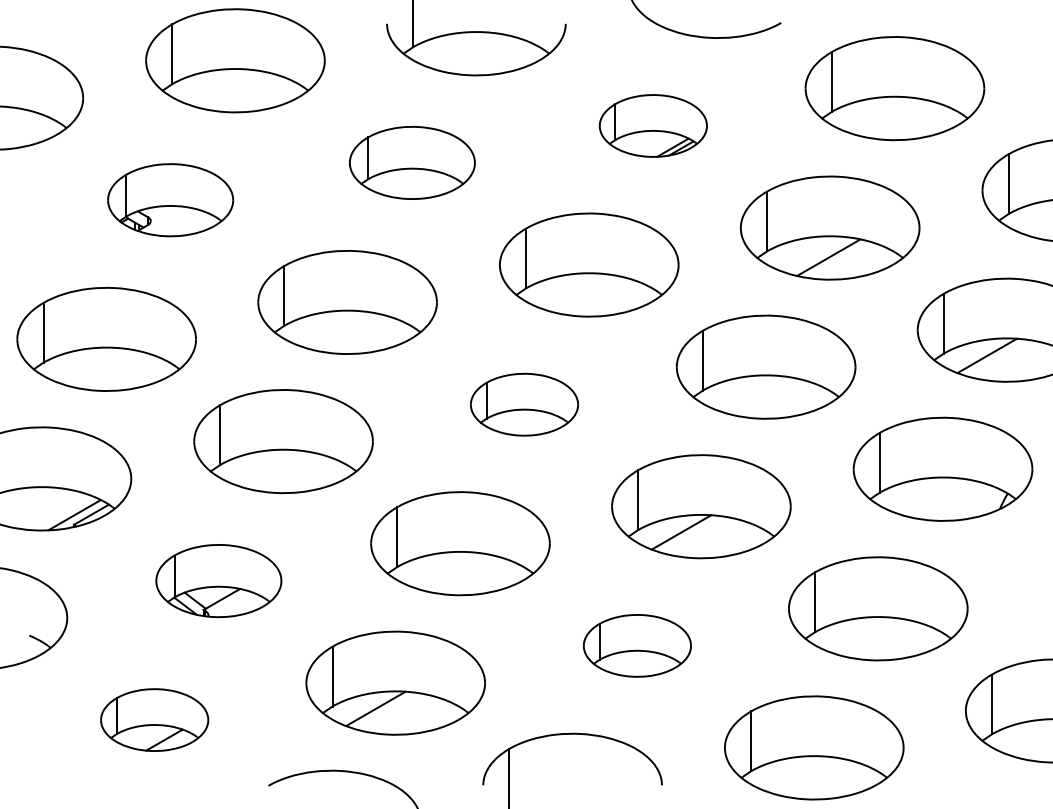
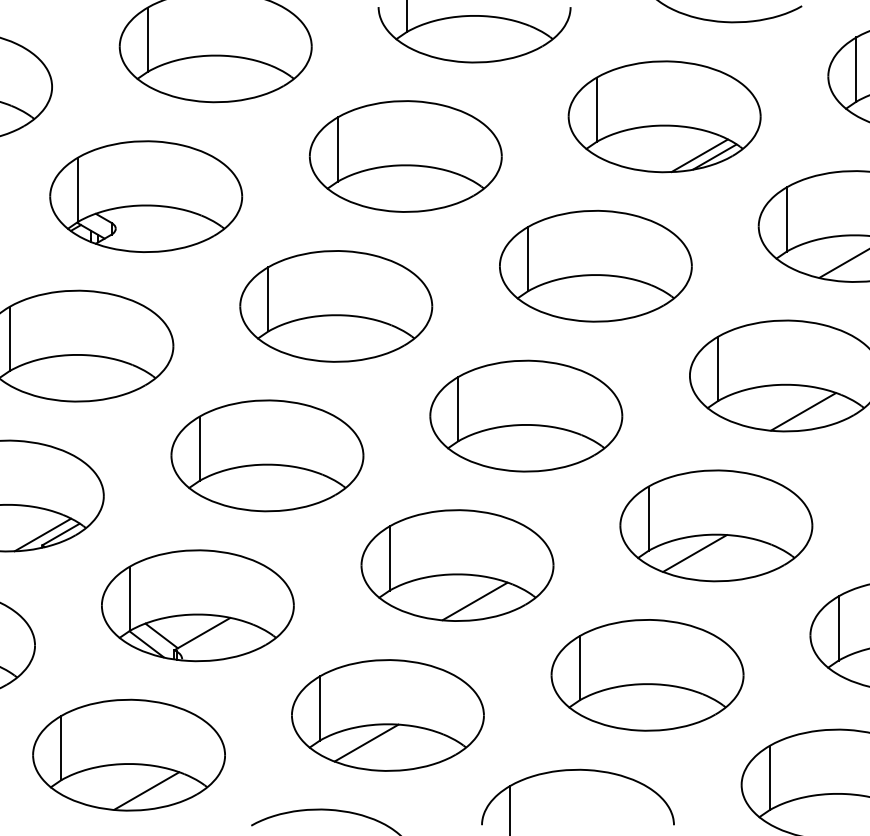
part: (653, 125) -> (664, 116), size x1.67
part: (412, 162) -> (405, 156), size x1.43
part: (170, 199) -> (145, 195), size x1.43
line: (782, 400) -> (803, 411), added
part: (524, 404) -> (526, 416), size x1.67
line: (476, 576) -> (474, 600), added
part: (218, 580) -> (197, 605), size x1.43
part: (637, 645) -> (647, 674), size x1.67
part: (154, 719) -> (128, 754), size x1.67

